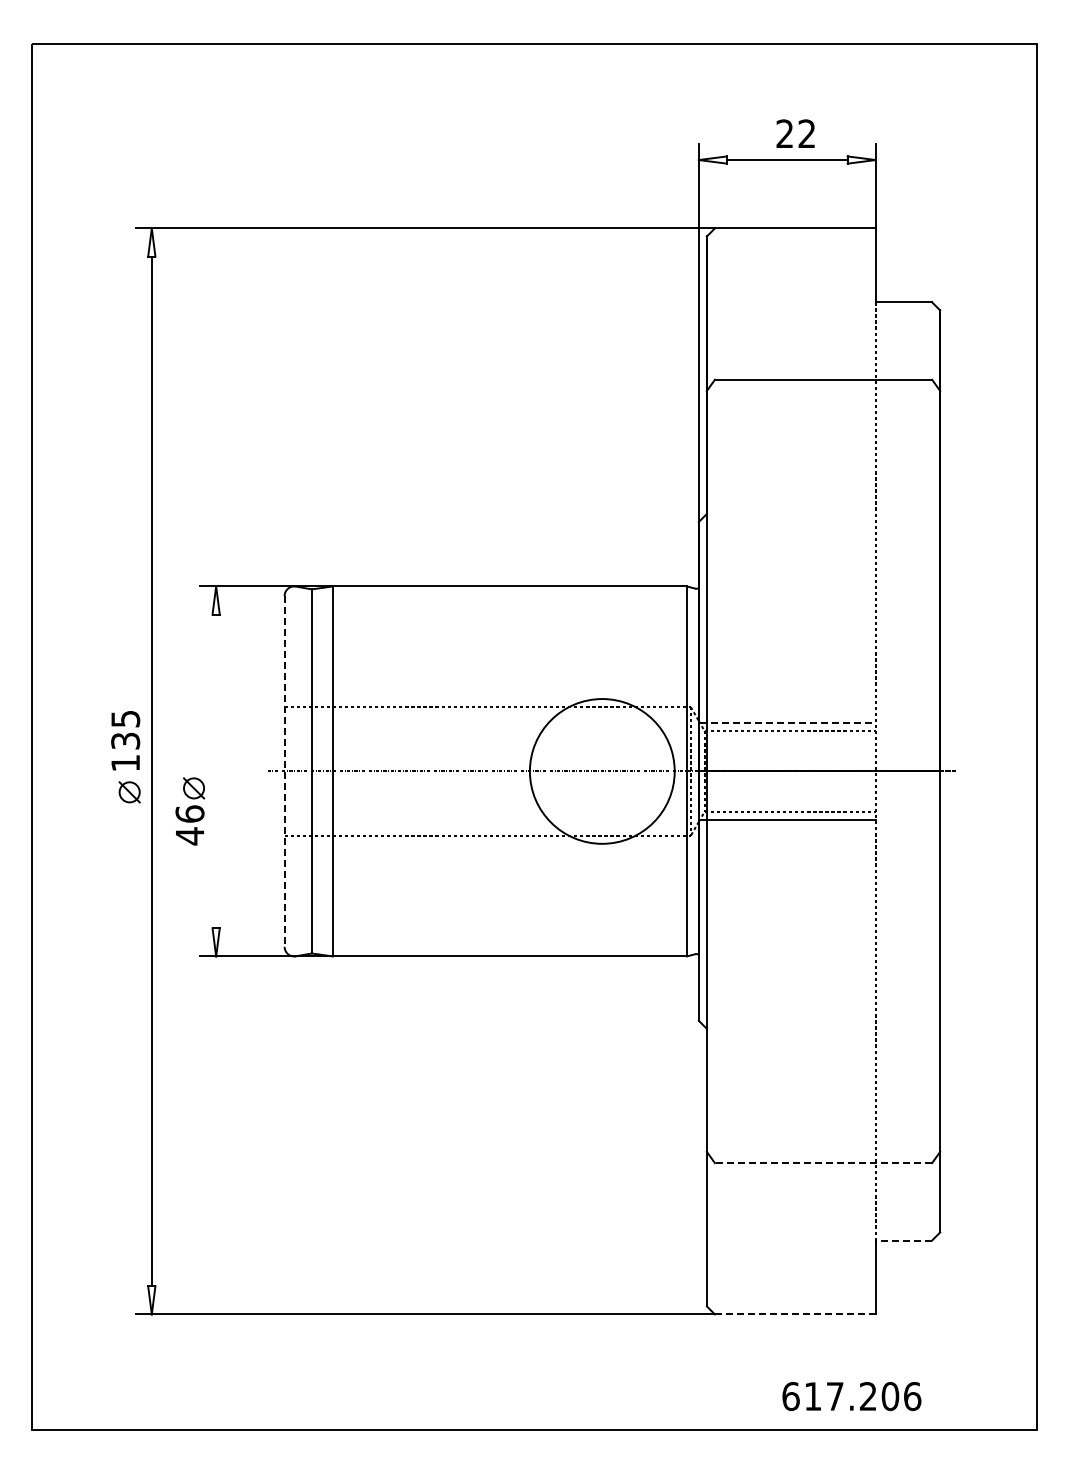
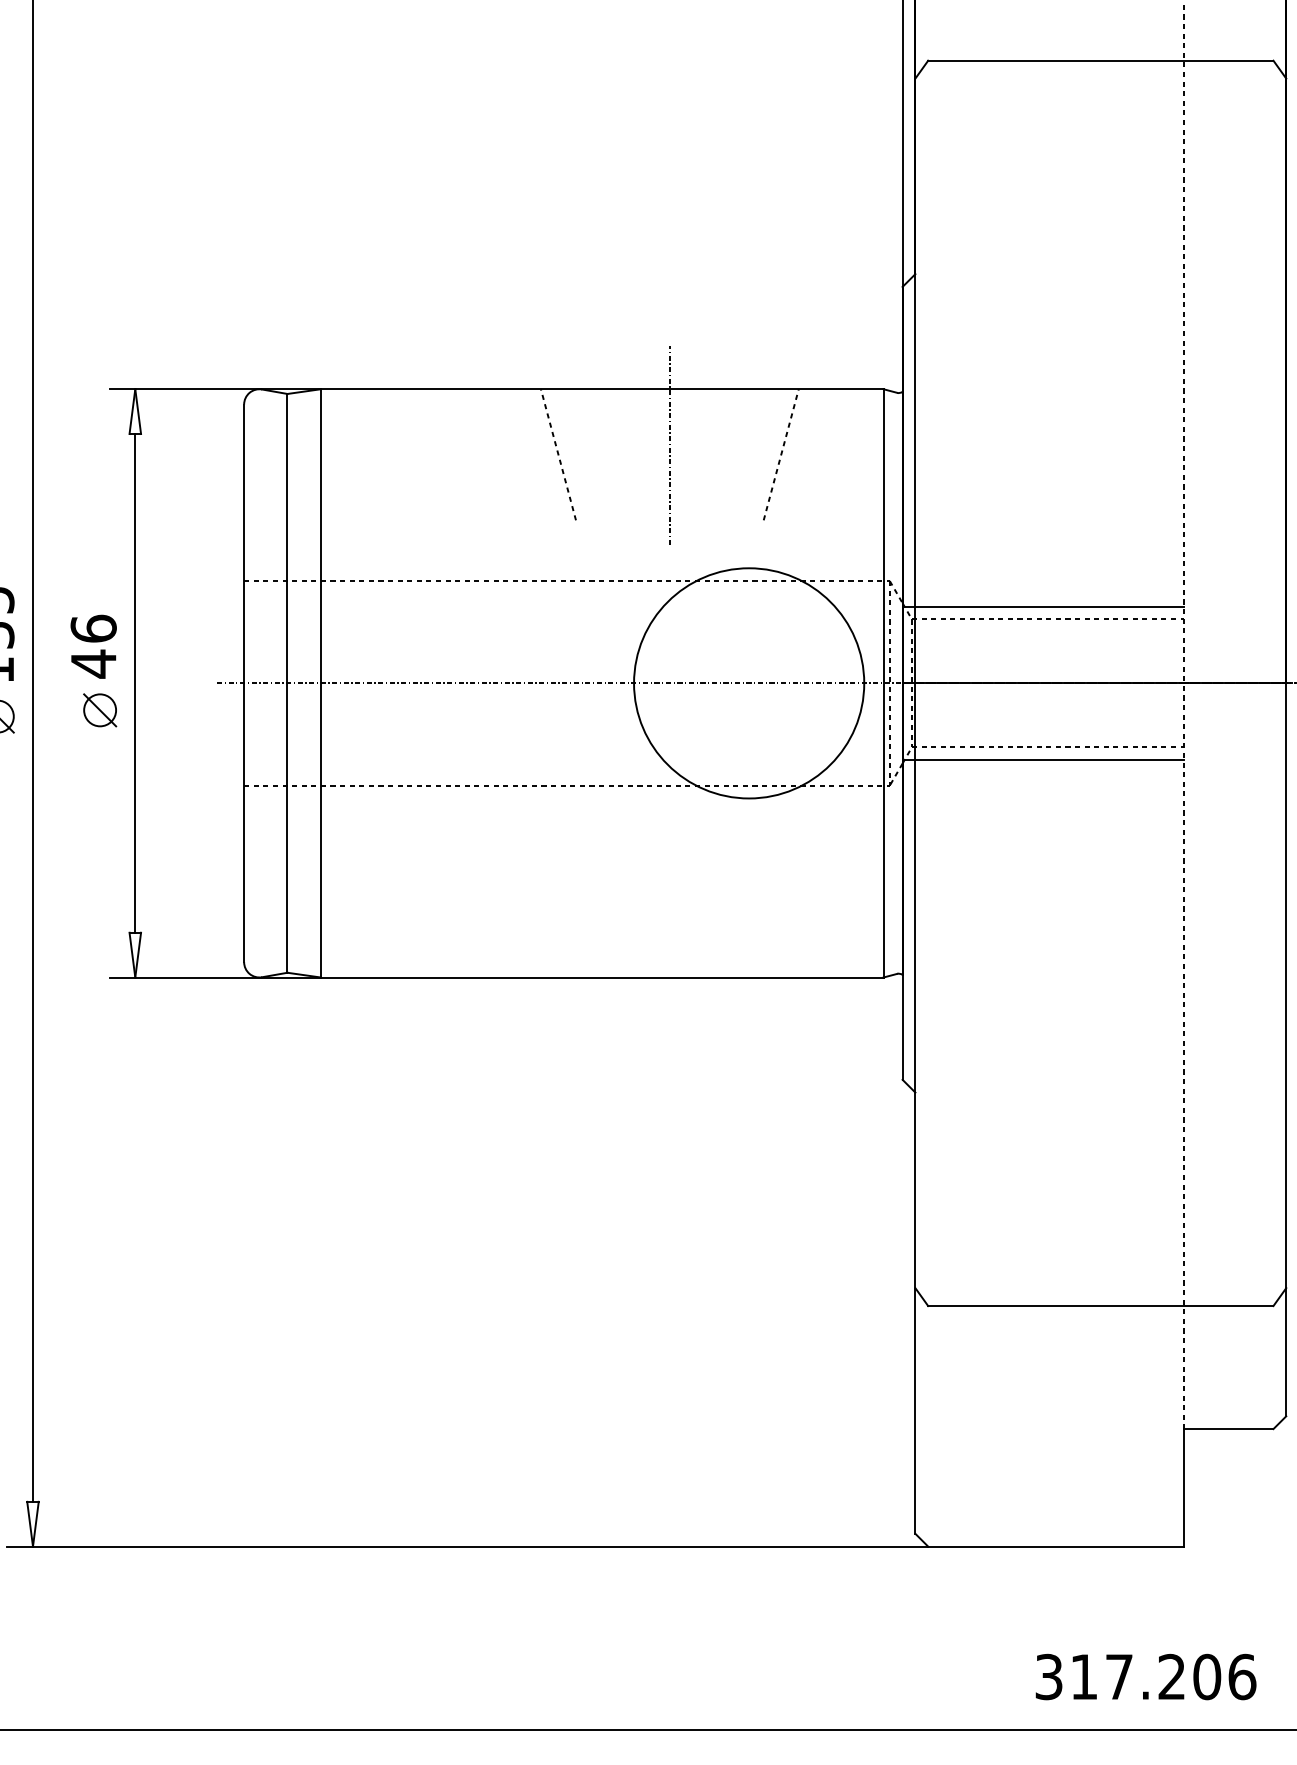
line: (552, 621) -> (669, 445), added
line: (482, 627) -> (558, 454), added
line: (622, 627) -> (781, 454), added
line: (787, 723) -> (1043, 607), dashed -> solid
line: (216, 771) -> (135, 683), added
line: (284, 771) -> (243, 683), dashed -> solid
text: (189, 825) -> (92, 646), moved
line: (823, 1163) -> (1100, 1306), dashed -> solid
line: (903, 1240) -> (1227, 1429), dashed -> solid
line: (795, 1314) -> (1056, 1546), dashed -> solid
text: (790, 1396) -> (1048, 1677), 617.206 -> 317.206

